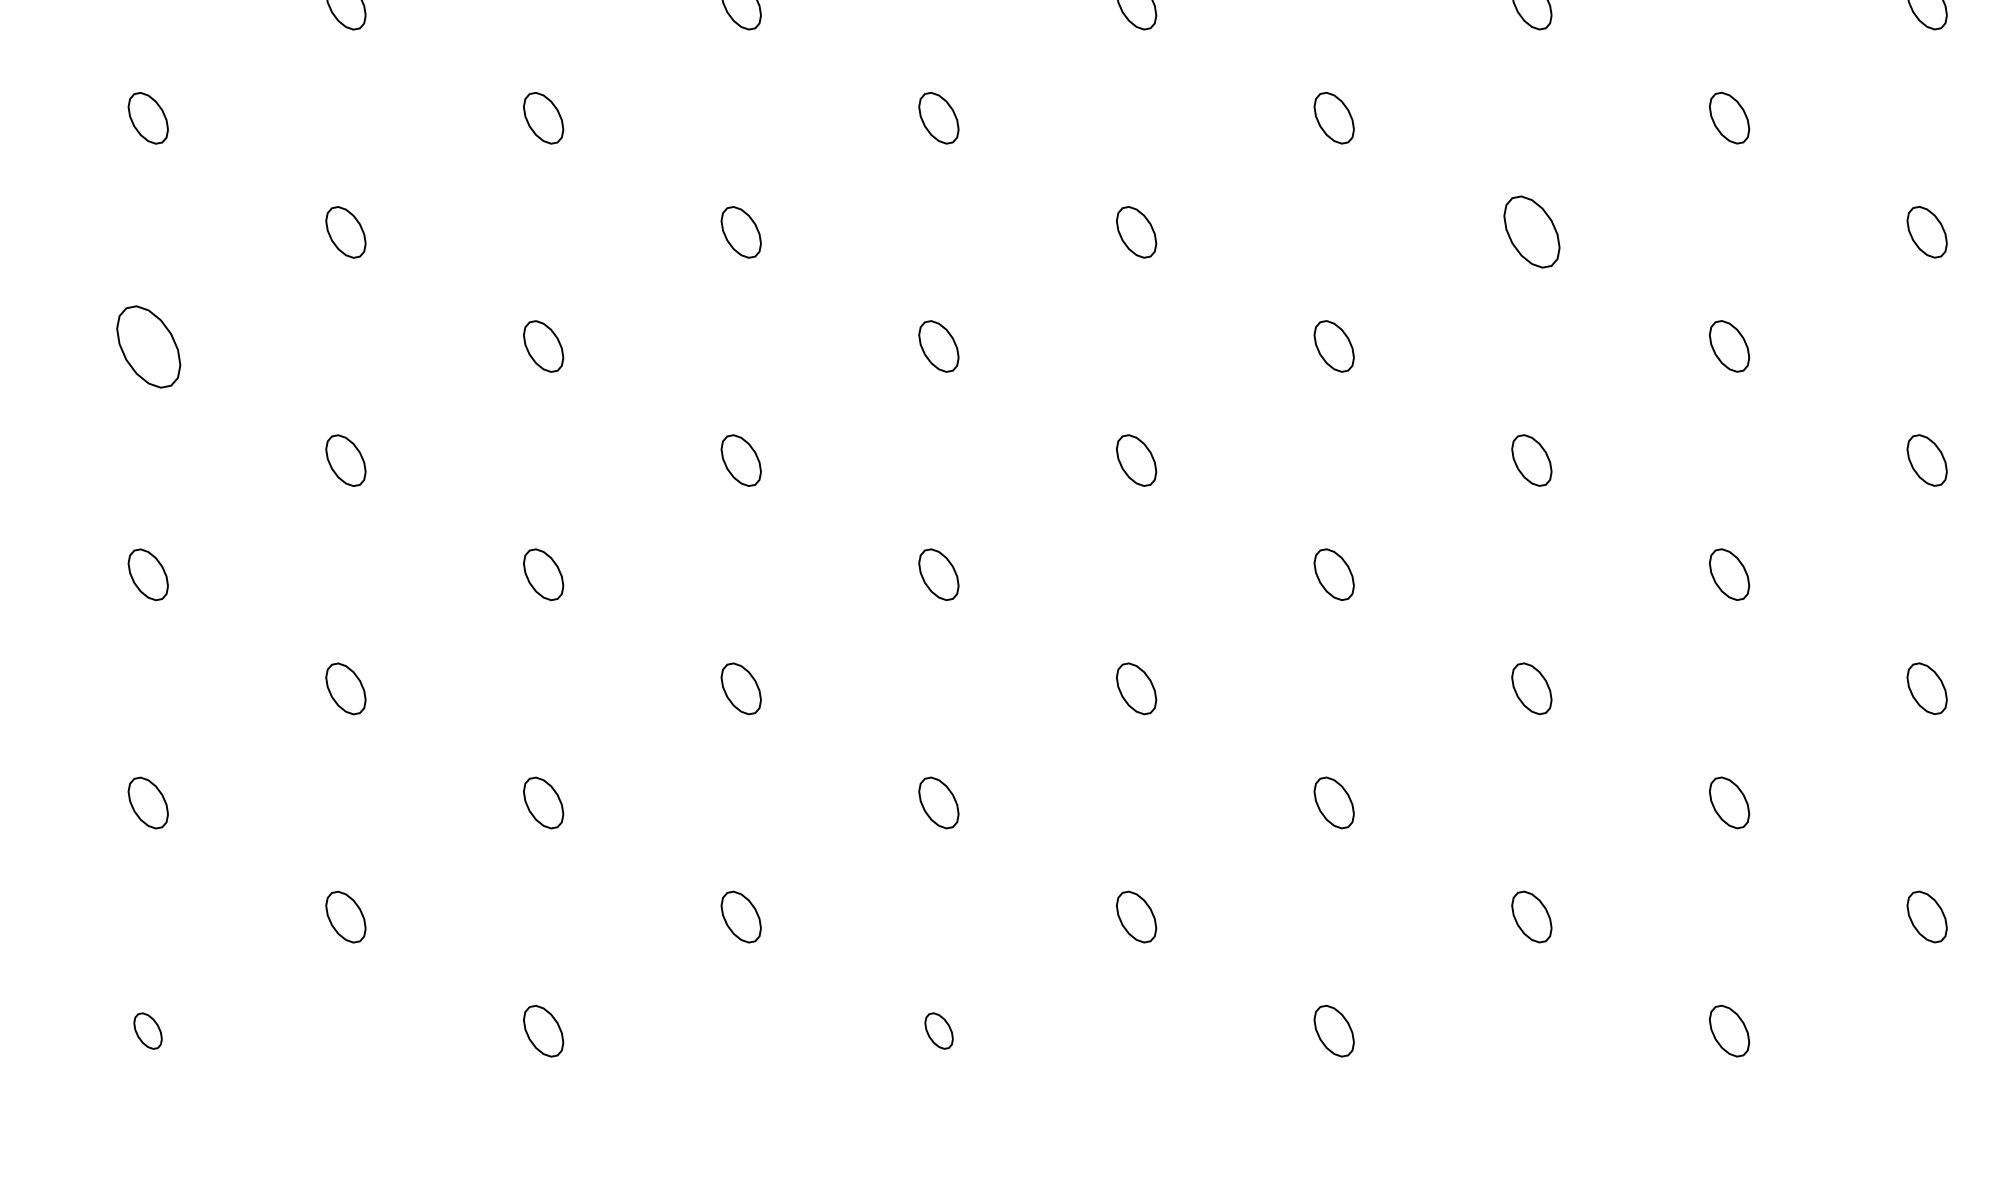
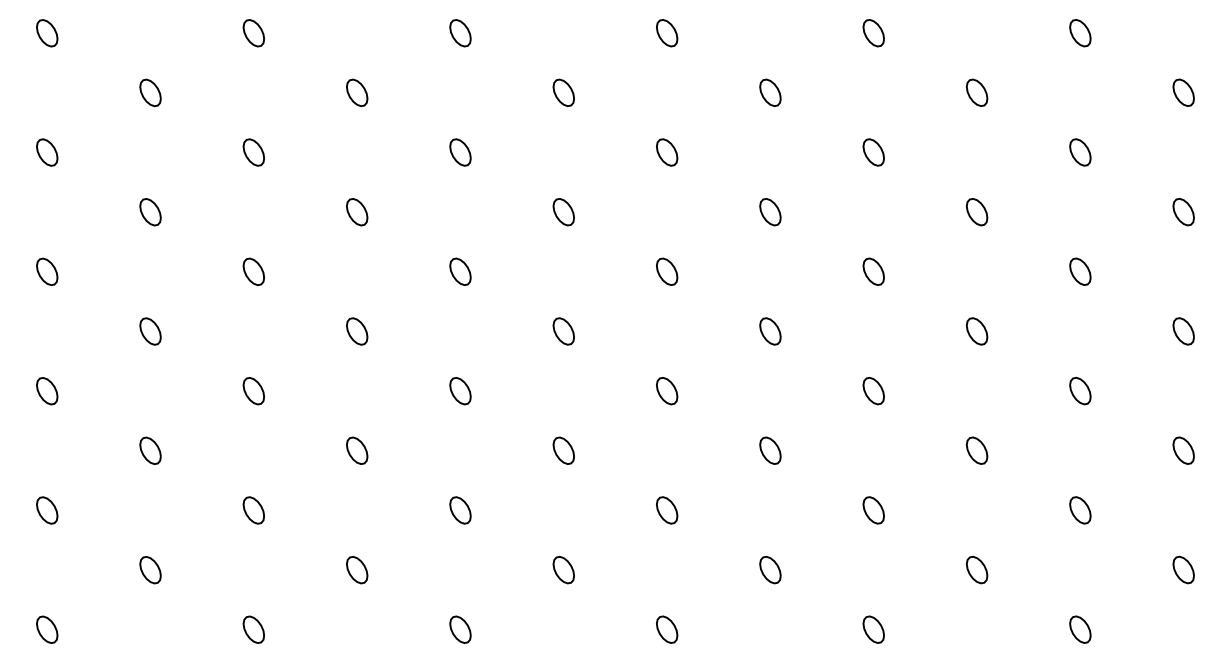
part: (1530, 232) -> (976, 212), size x0.71
part: (147, 345) -> (253, 271), size x0.62
part: (147, 1030) -> (253, 629), size x1.43
part: (939, 1030) -> (667, 629), size x1.43

